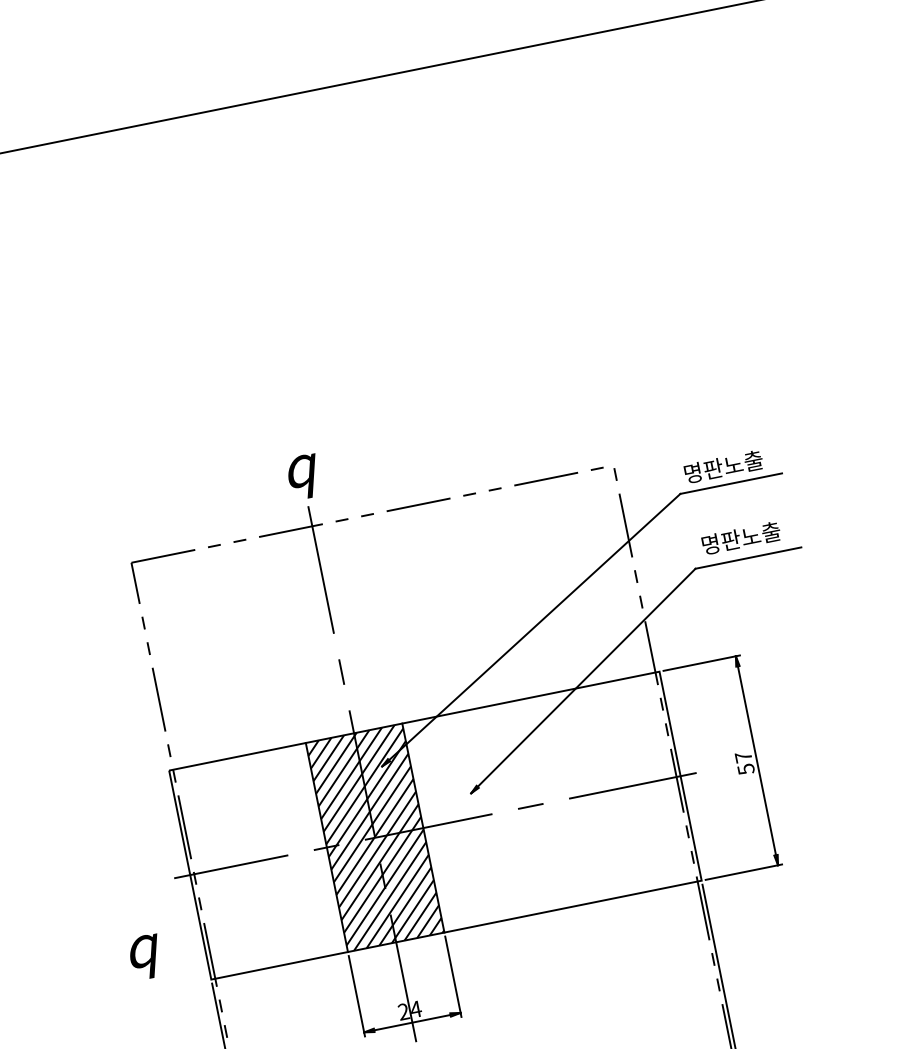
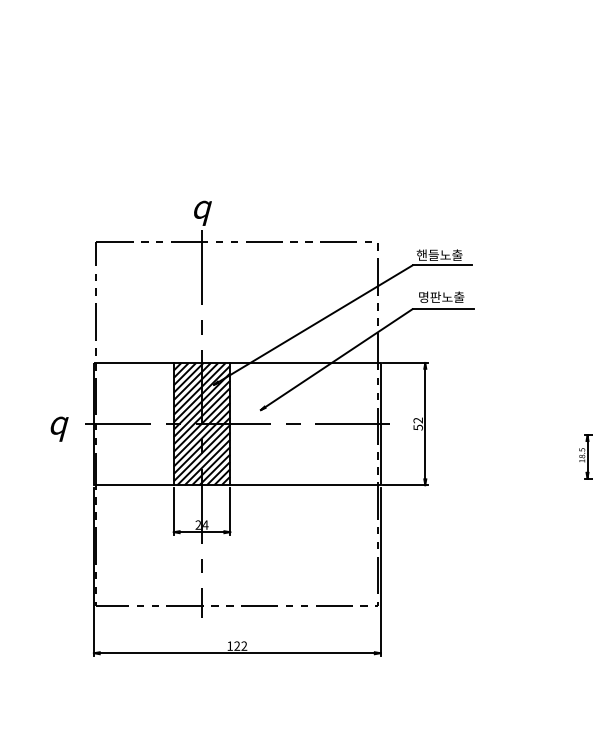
text: (702, 469) -> (427, 254), 명판노출 -> 핸들노출
text: (742, 757) -> (417, 420), 57 -> 52
text: (145, 956) -> (59, 428), moved

